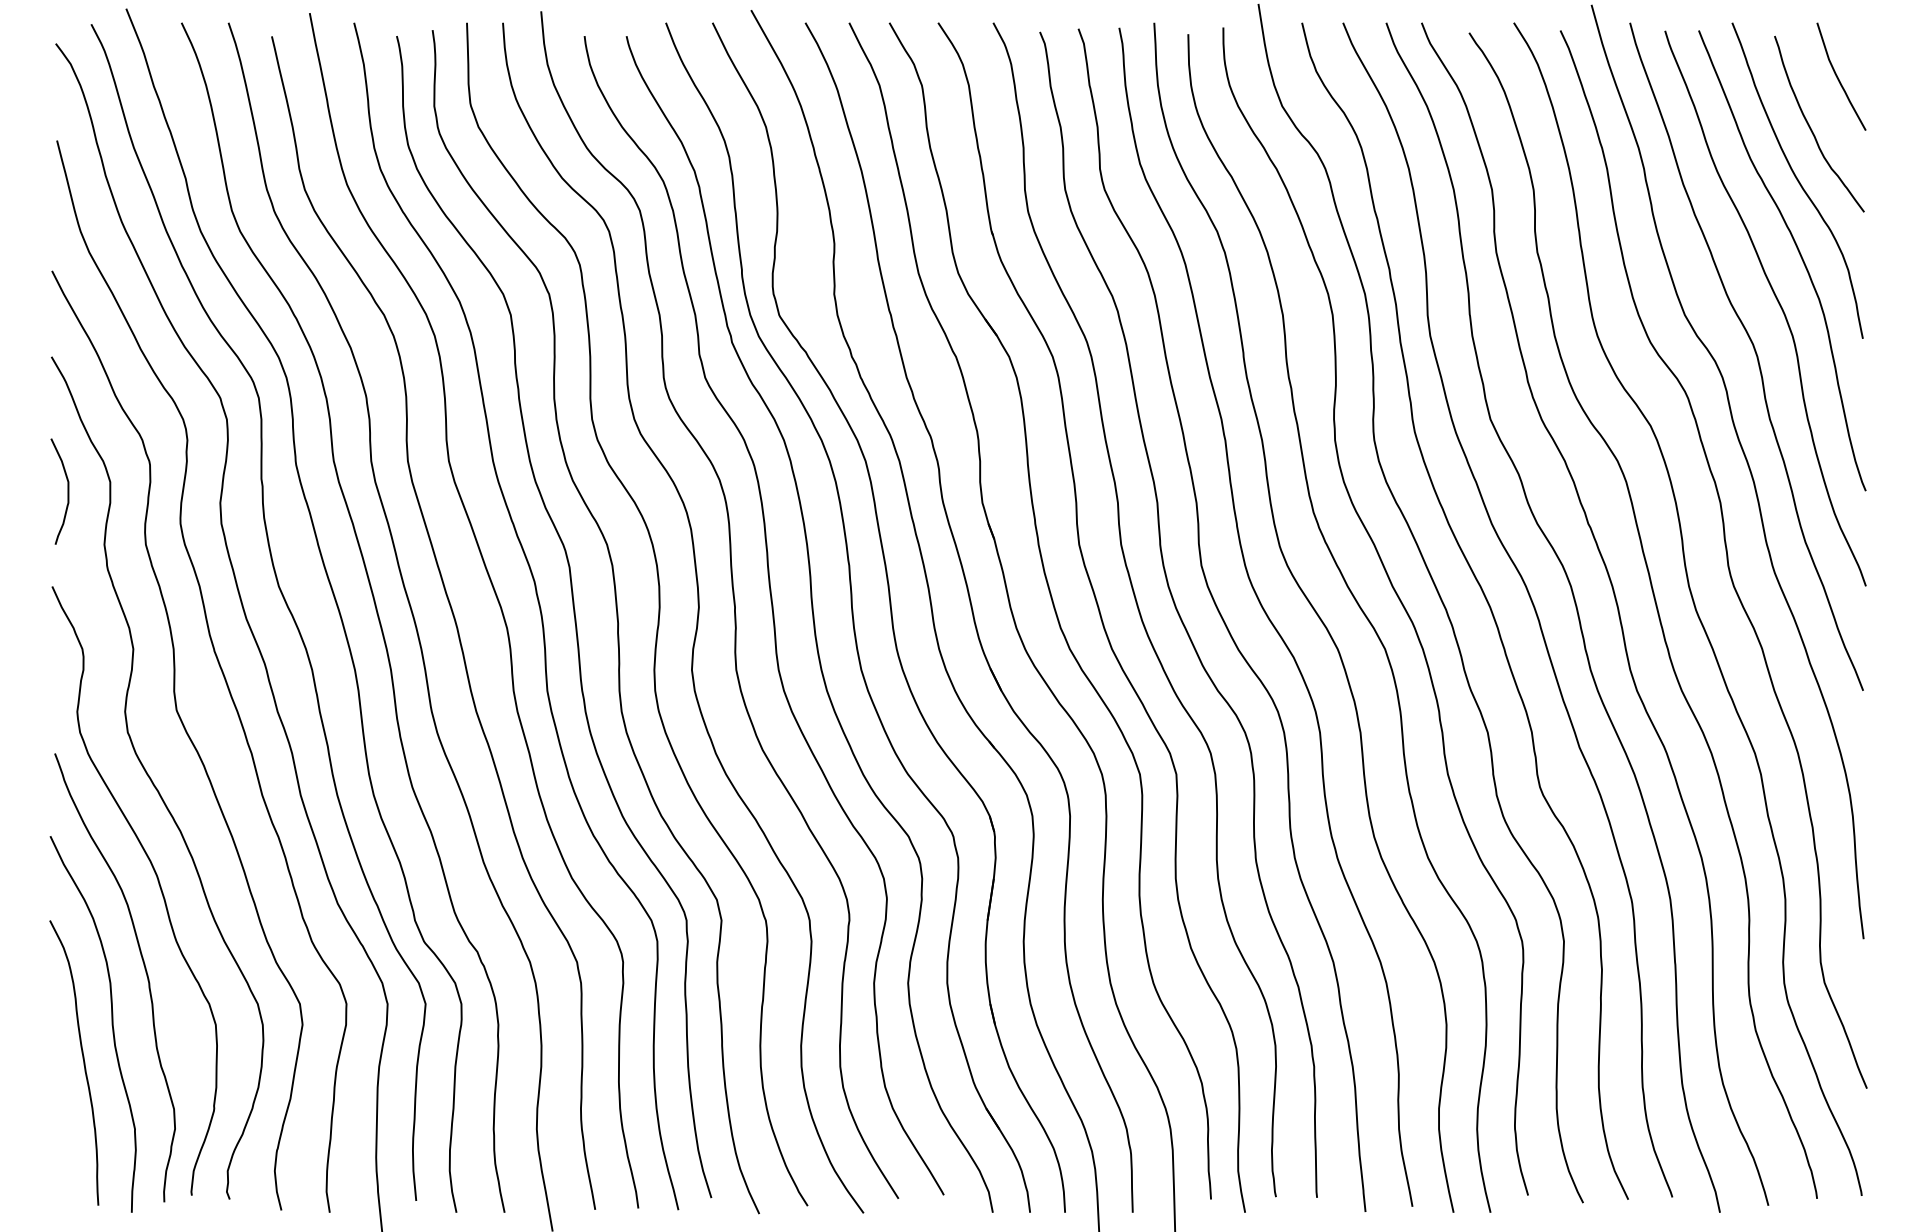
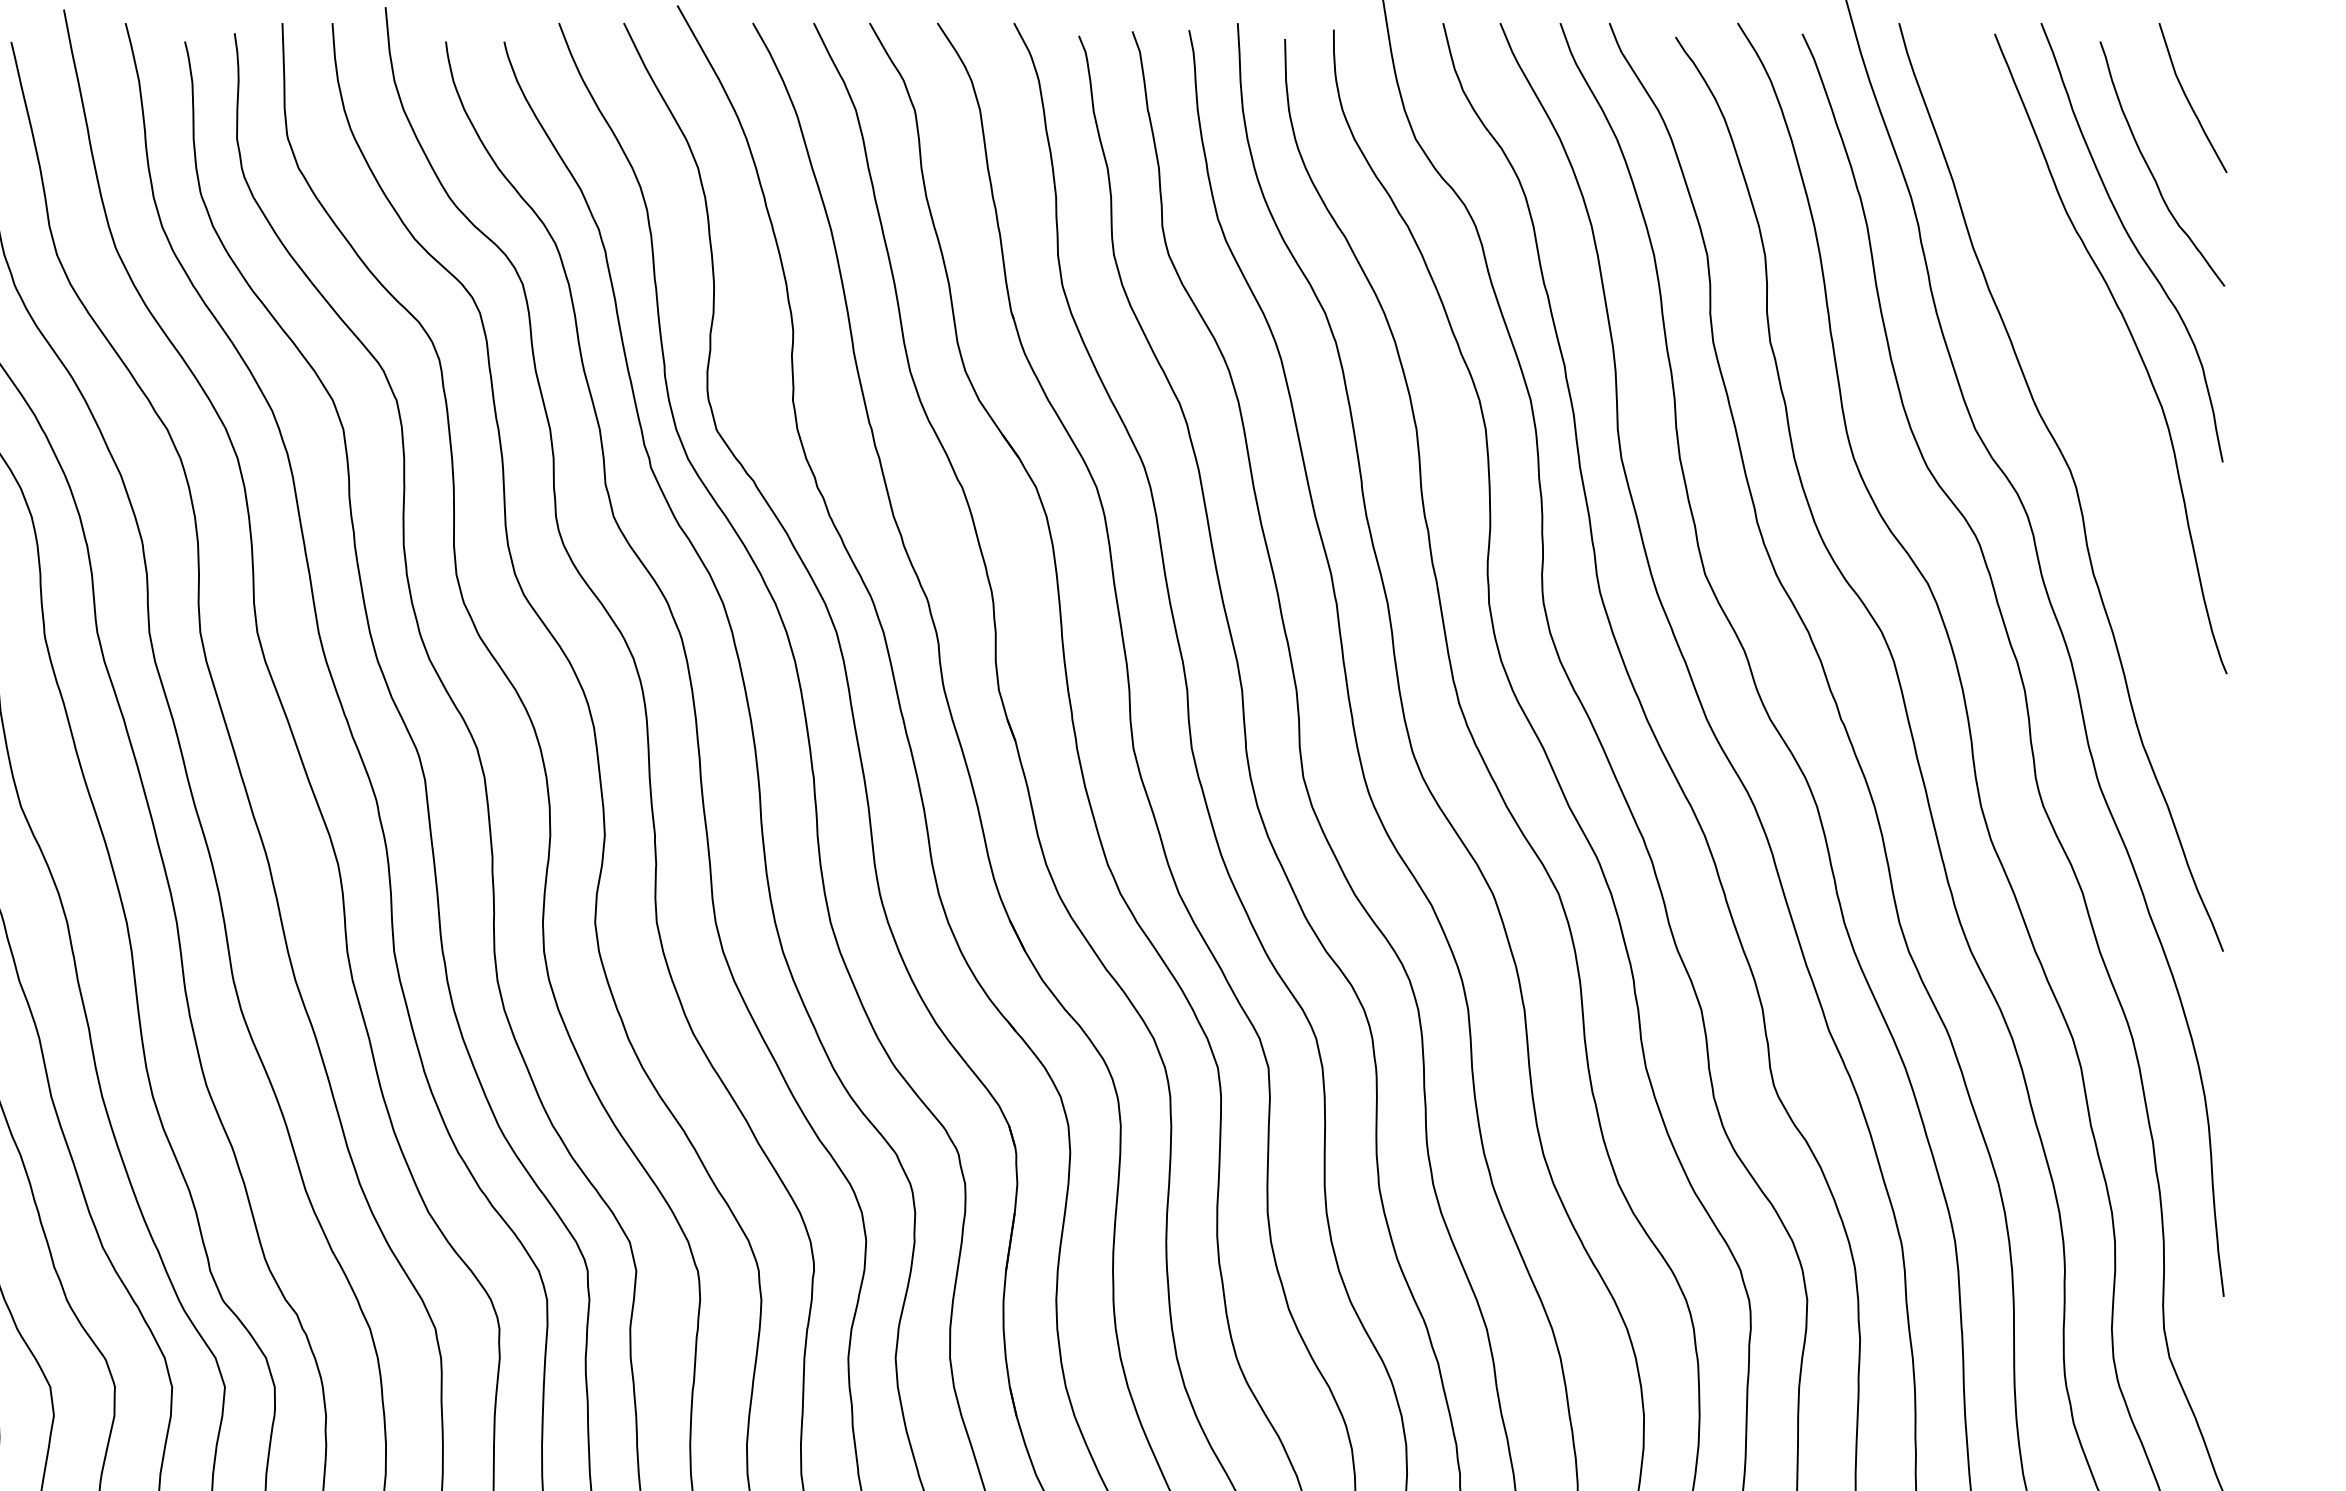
curve: (1777, 302) -> (2104, 411), removed

